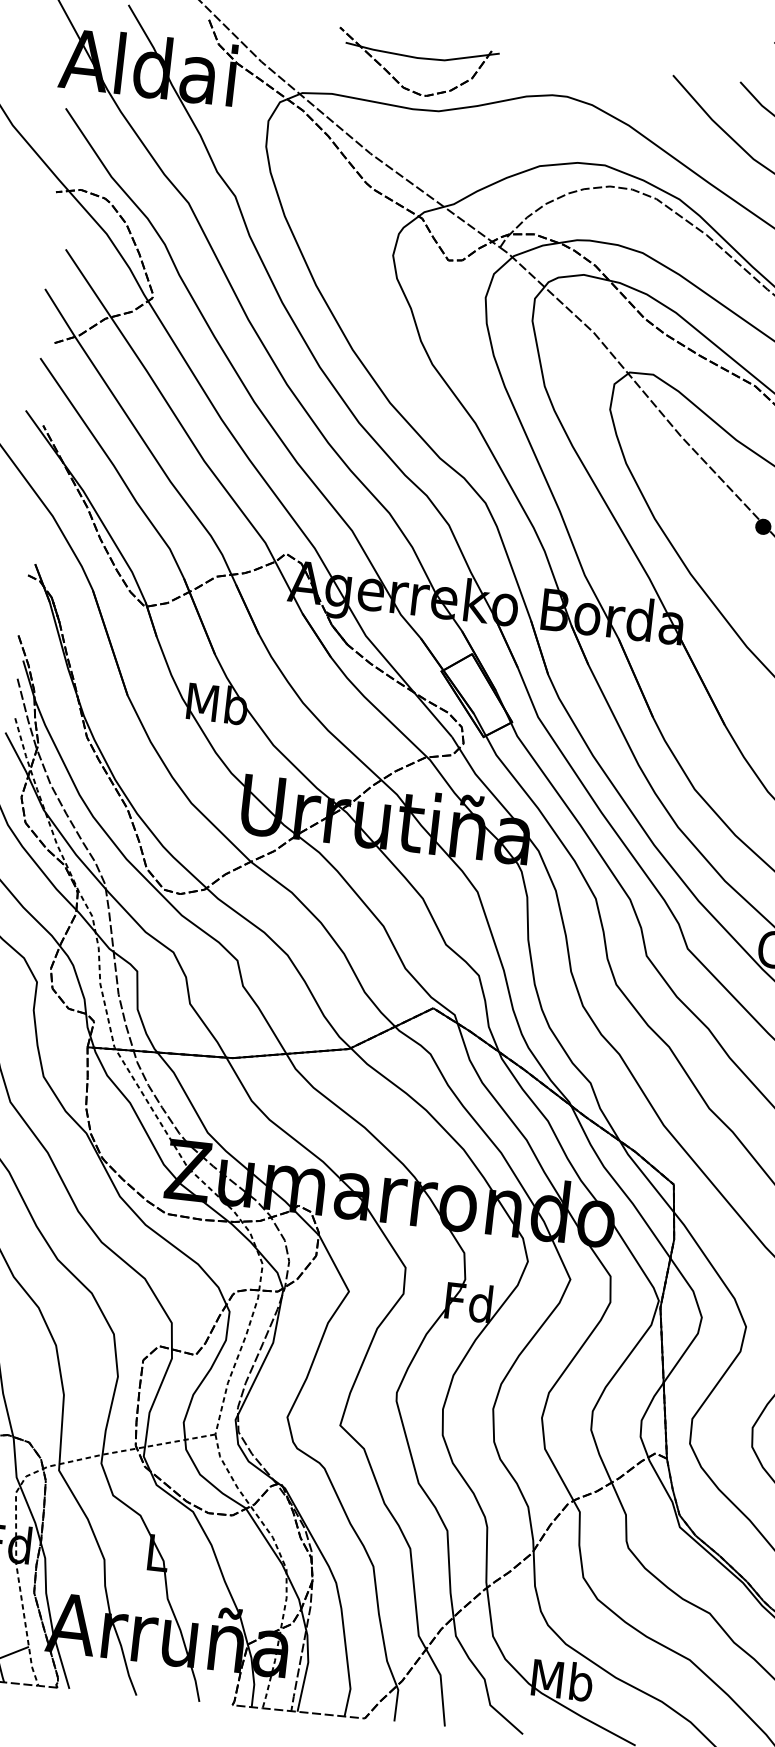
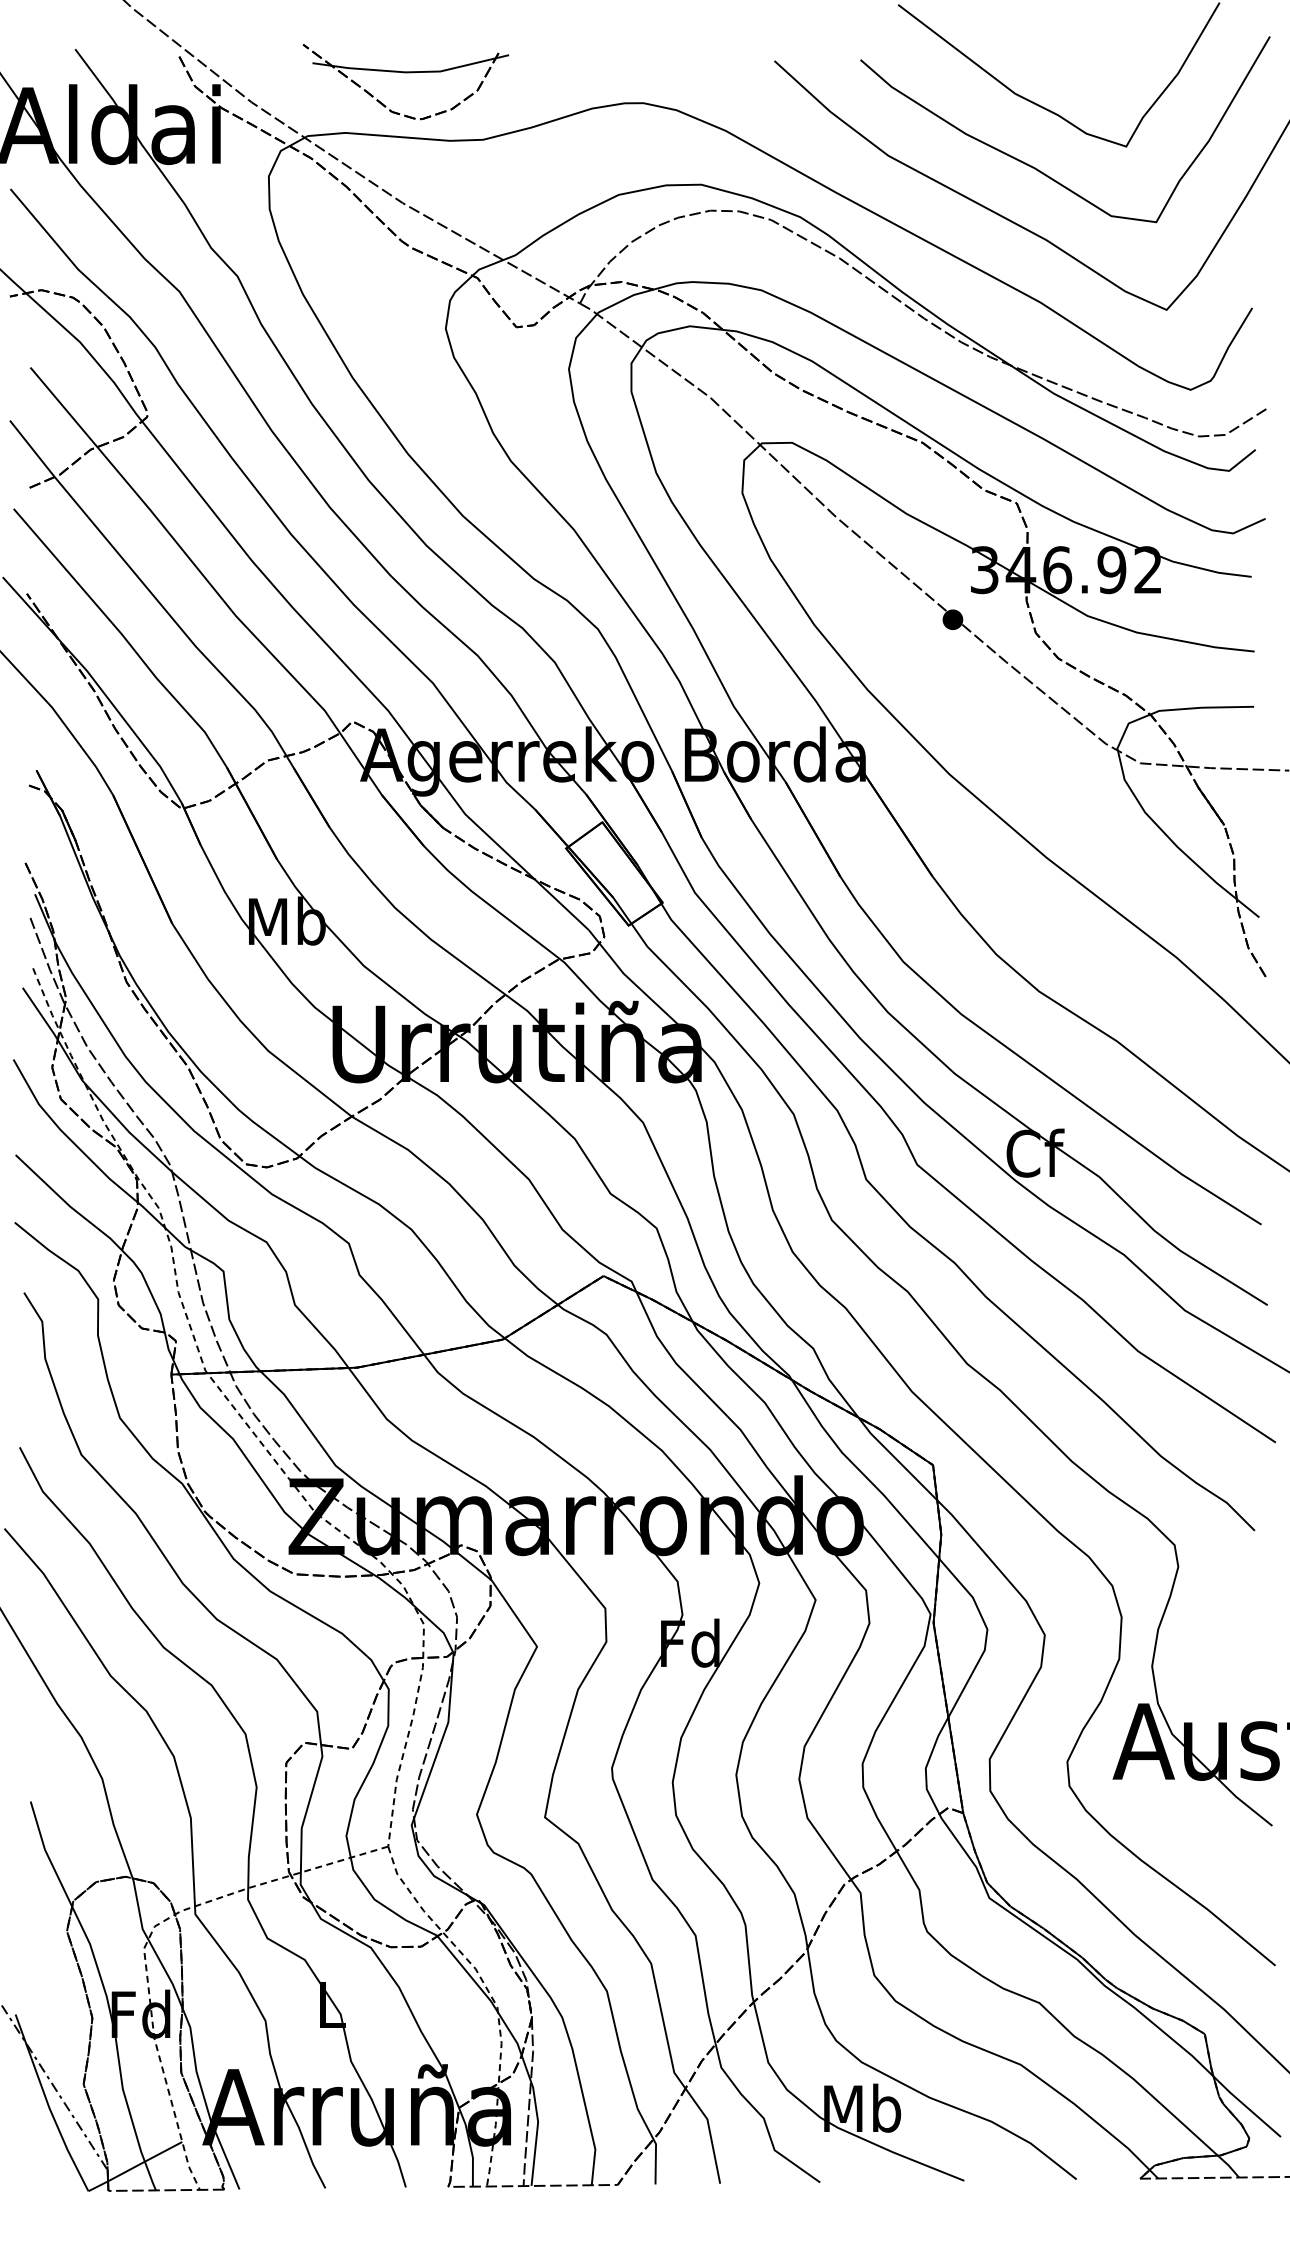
part: (417, 58) -> (405, 73), moved

